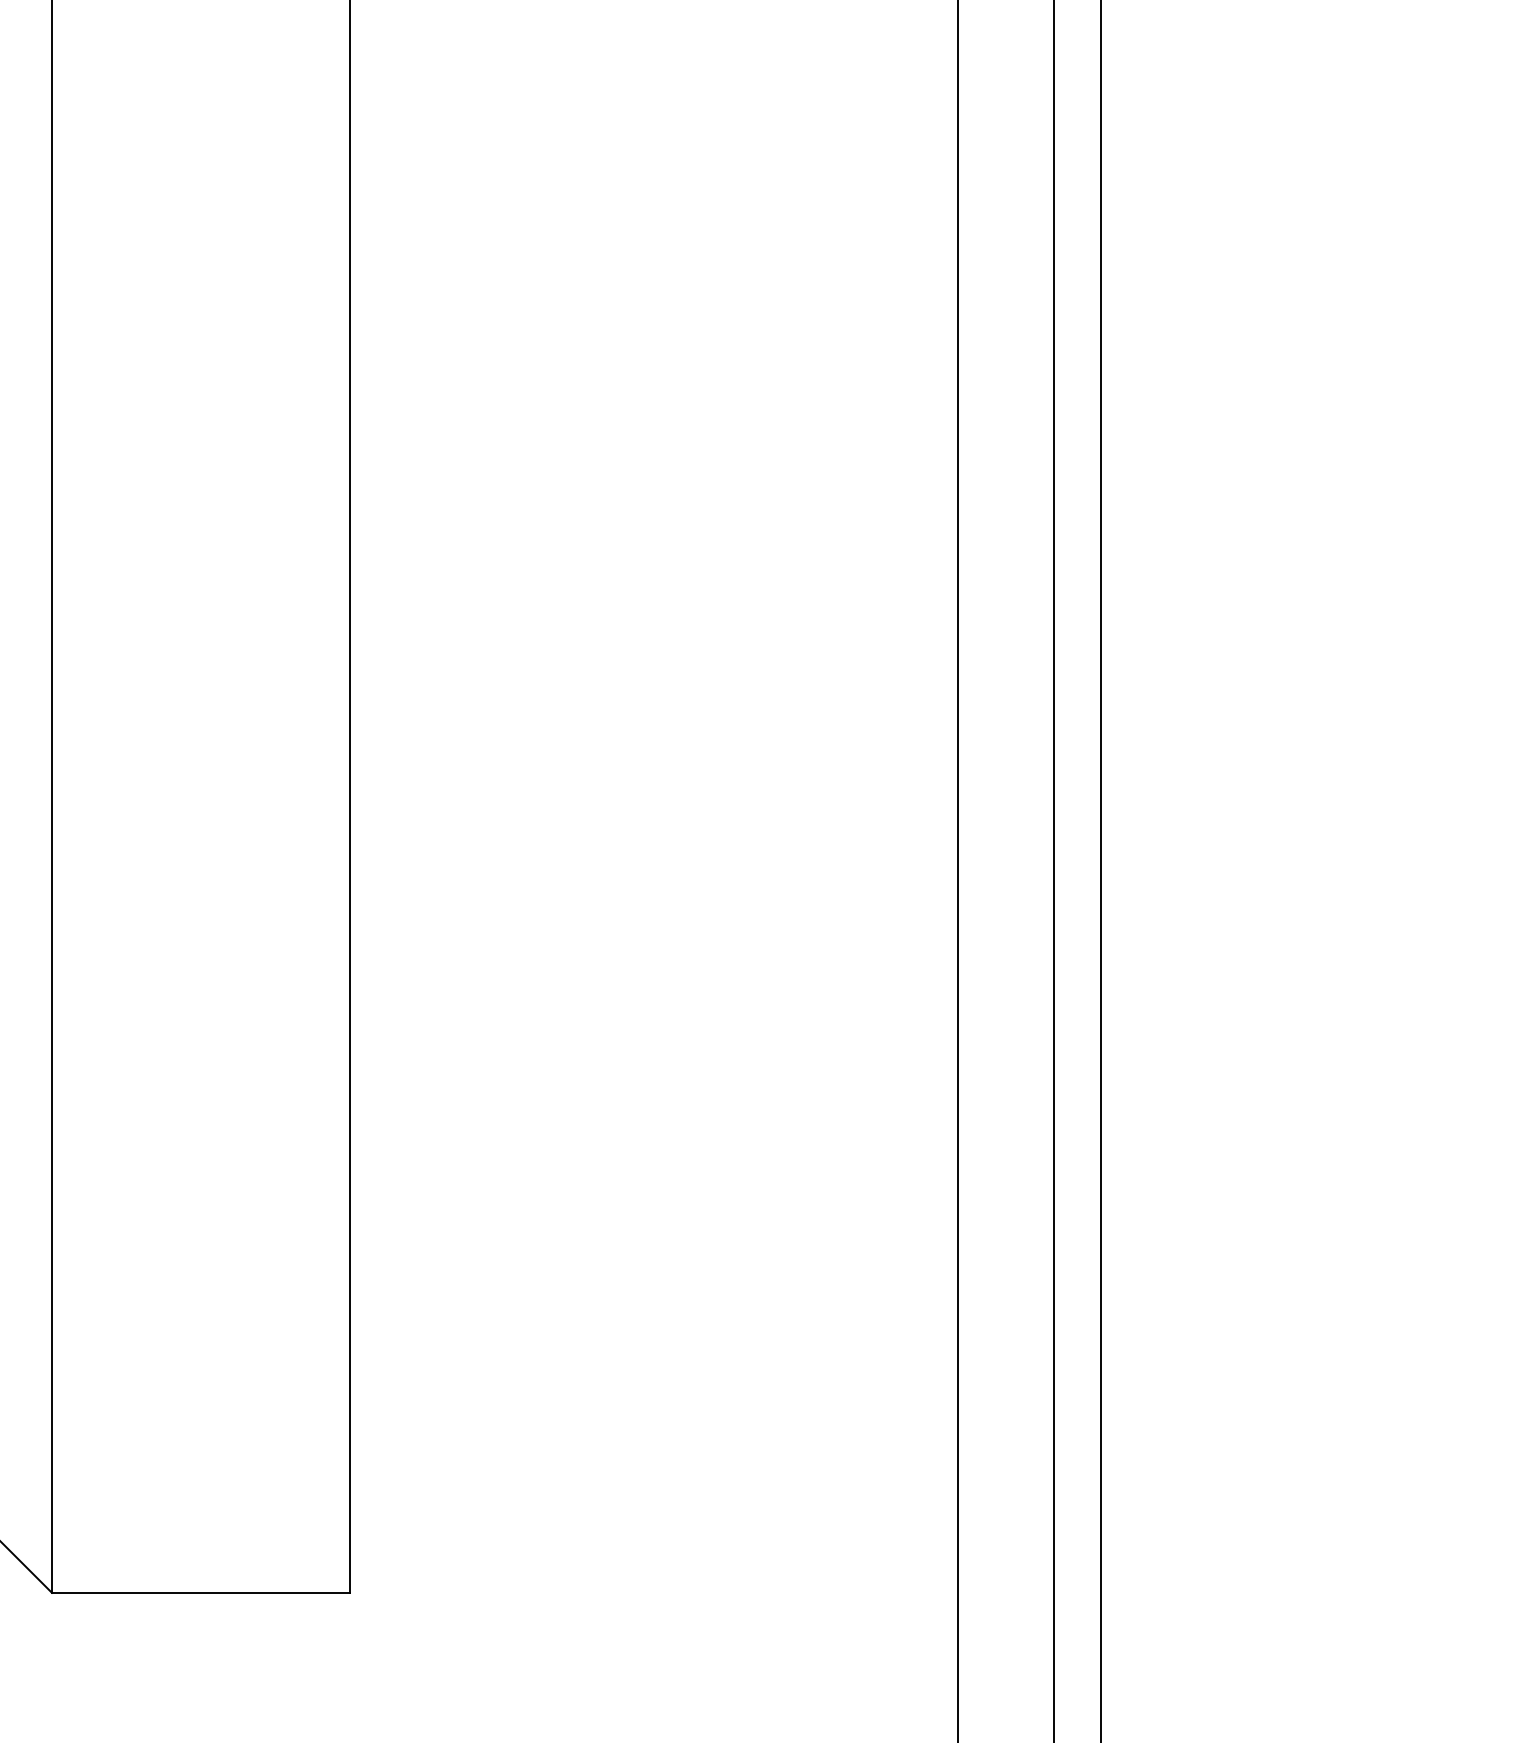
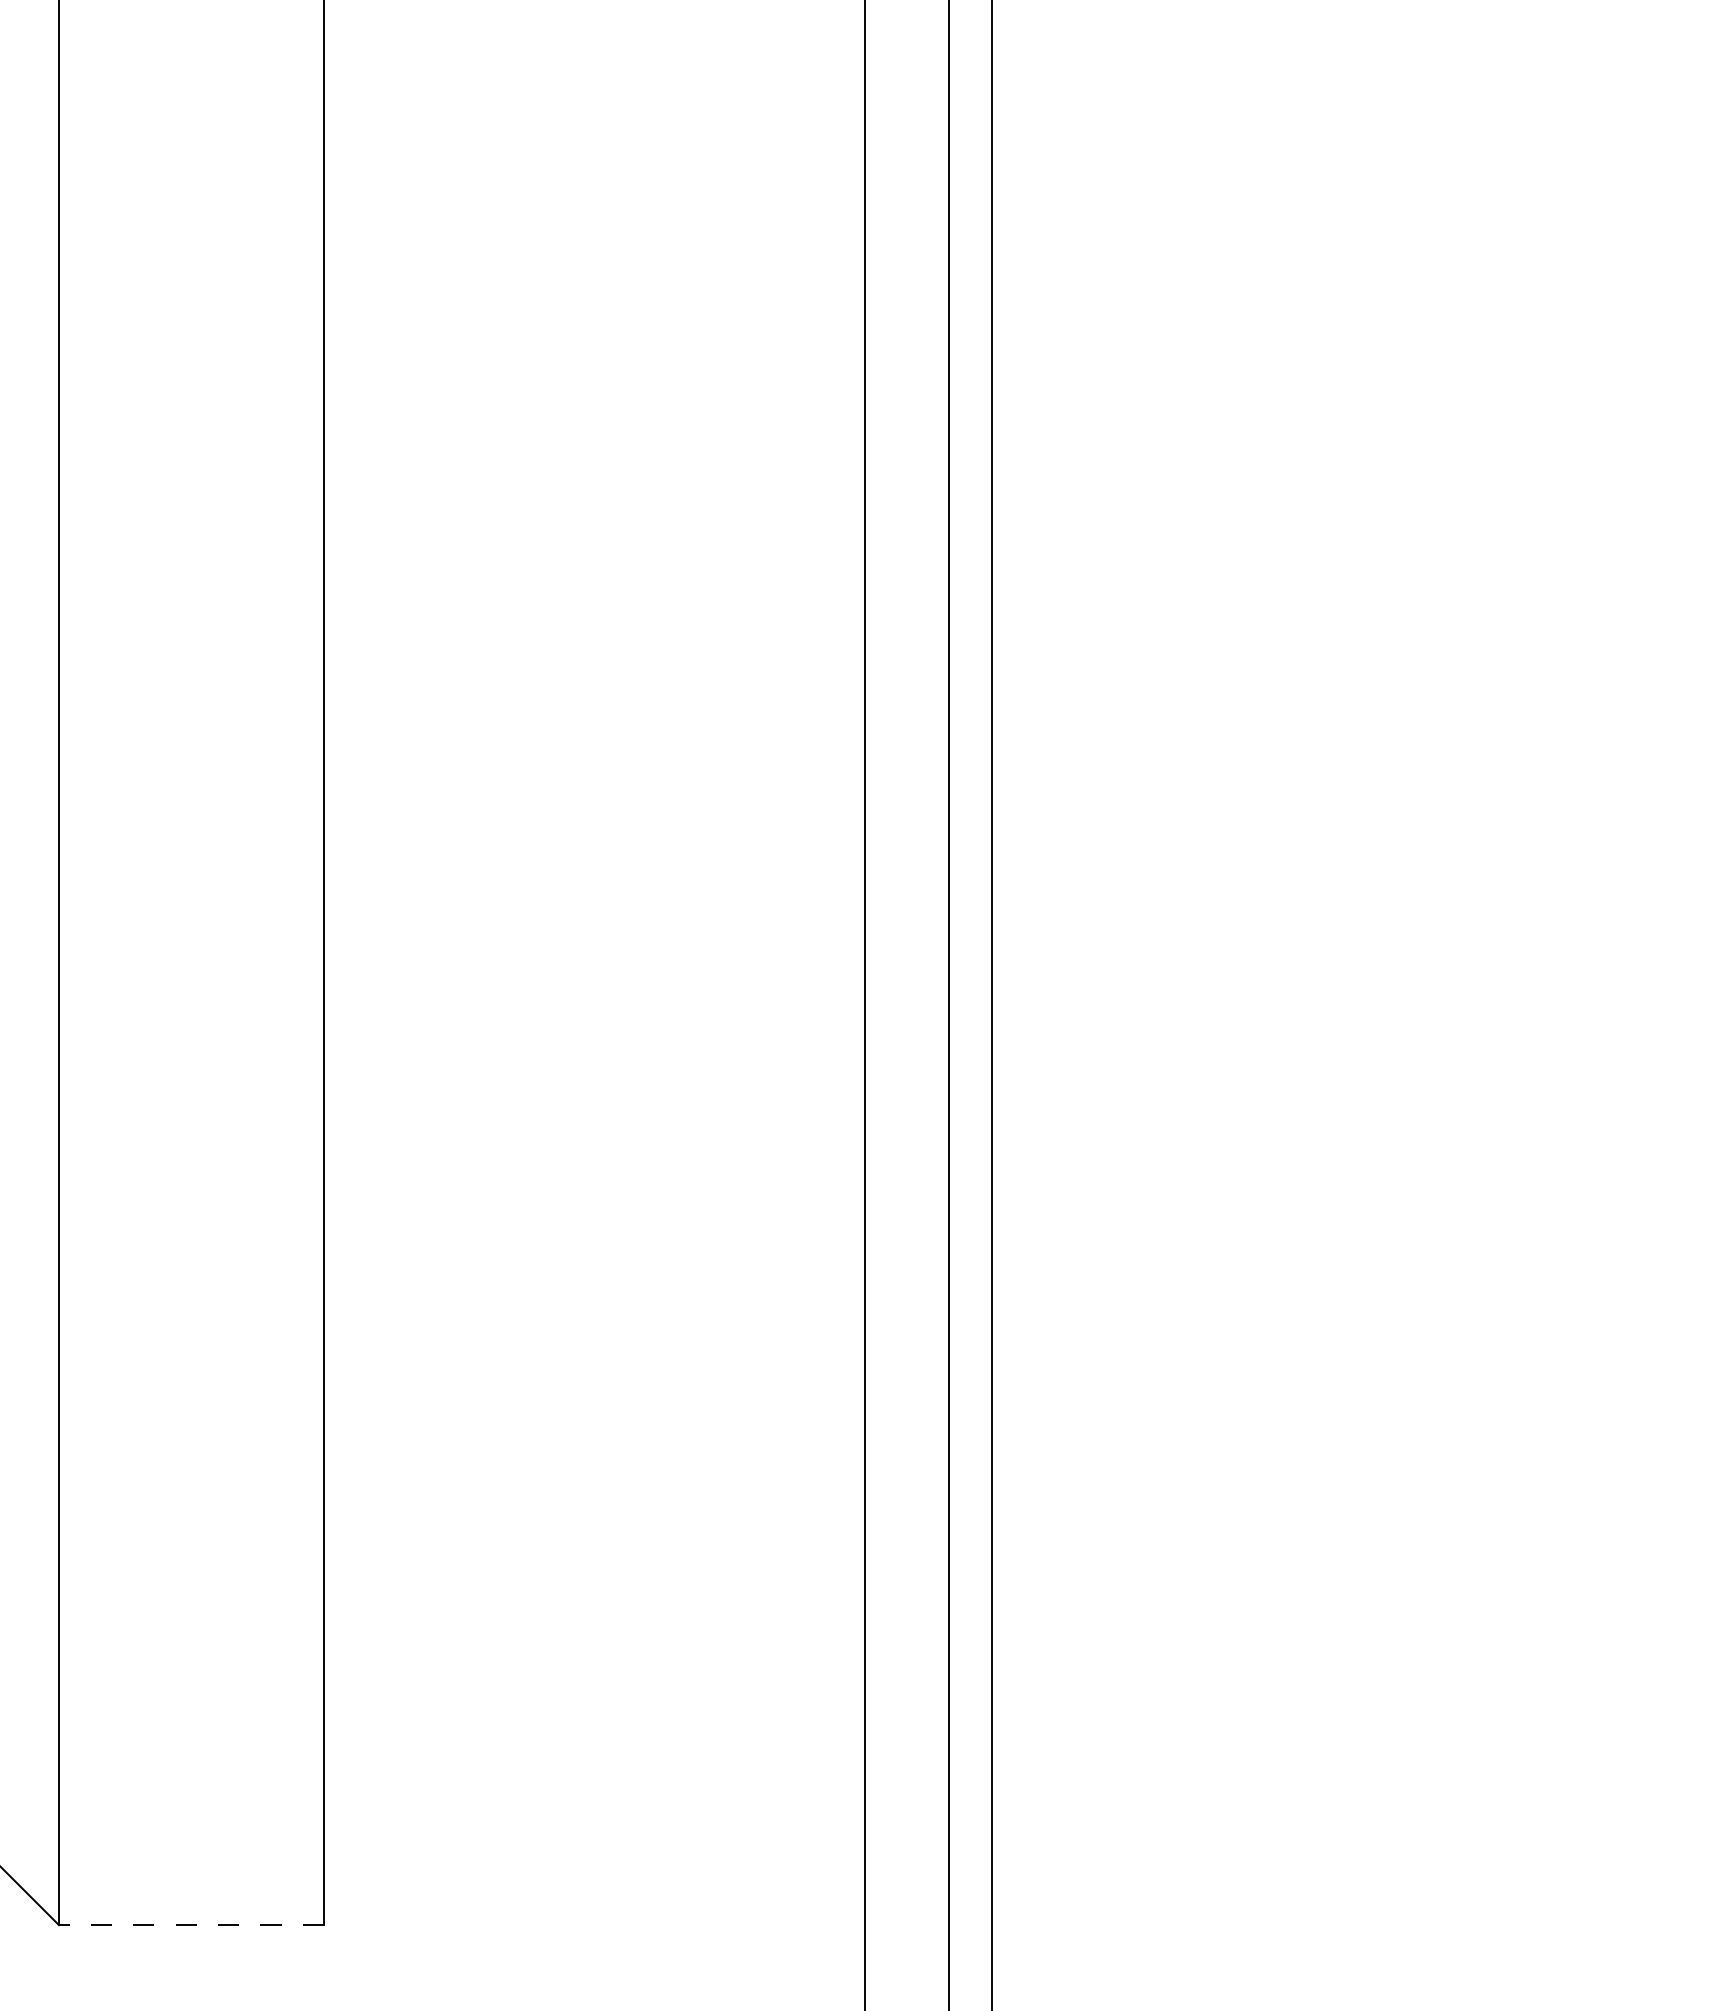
line: (201, 1593) -> (191, 1925), solid -> dashed

